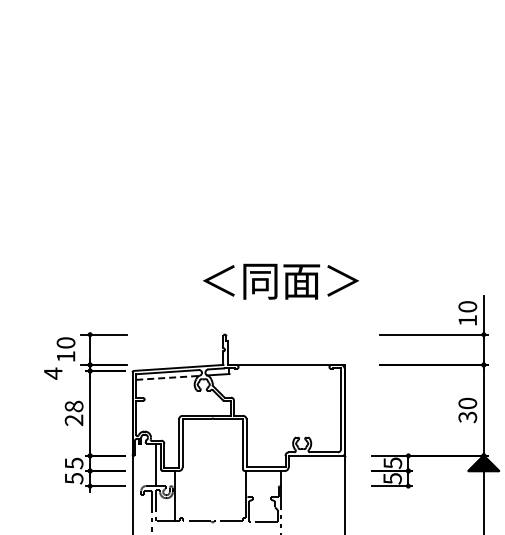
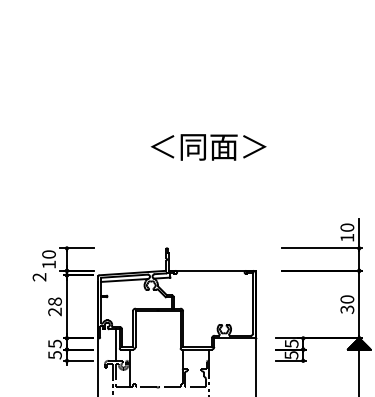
text: (280, 281) -> (208, 147), moved
text: (52, 373) -> (38, 277), 4 -> 2
line: (167, 377) -> (124, 280), dashed -> solid

